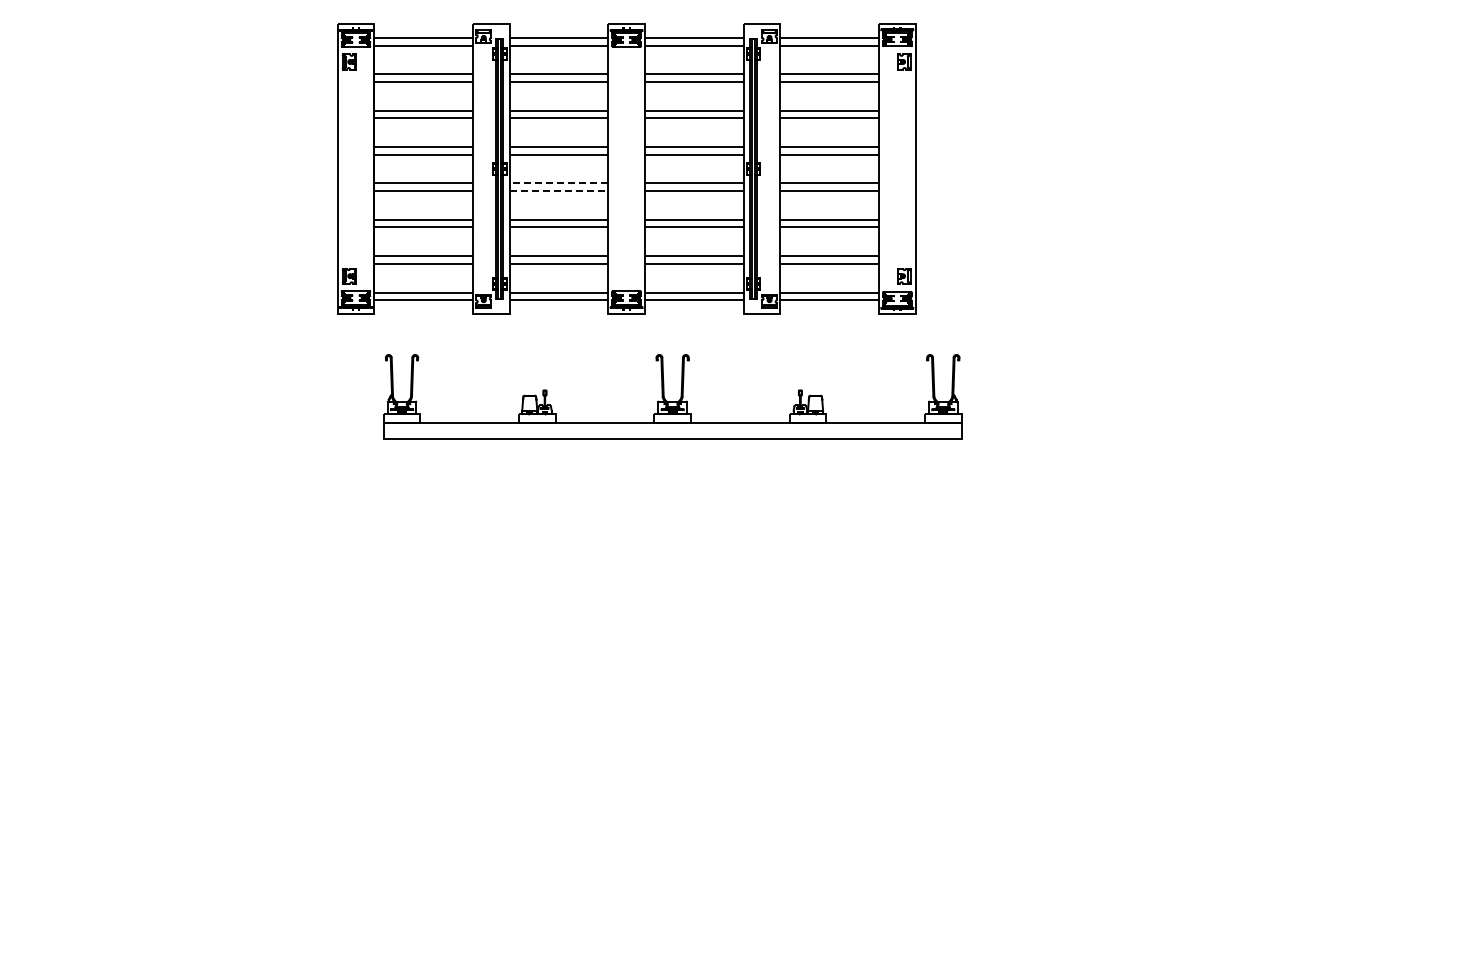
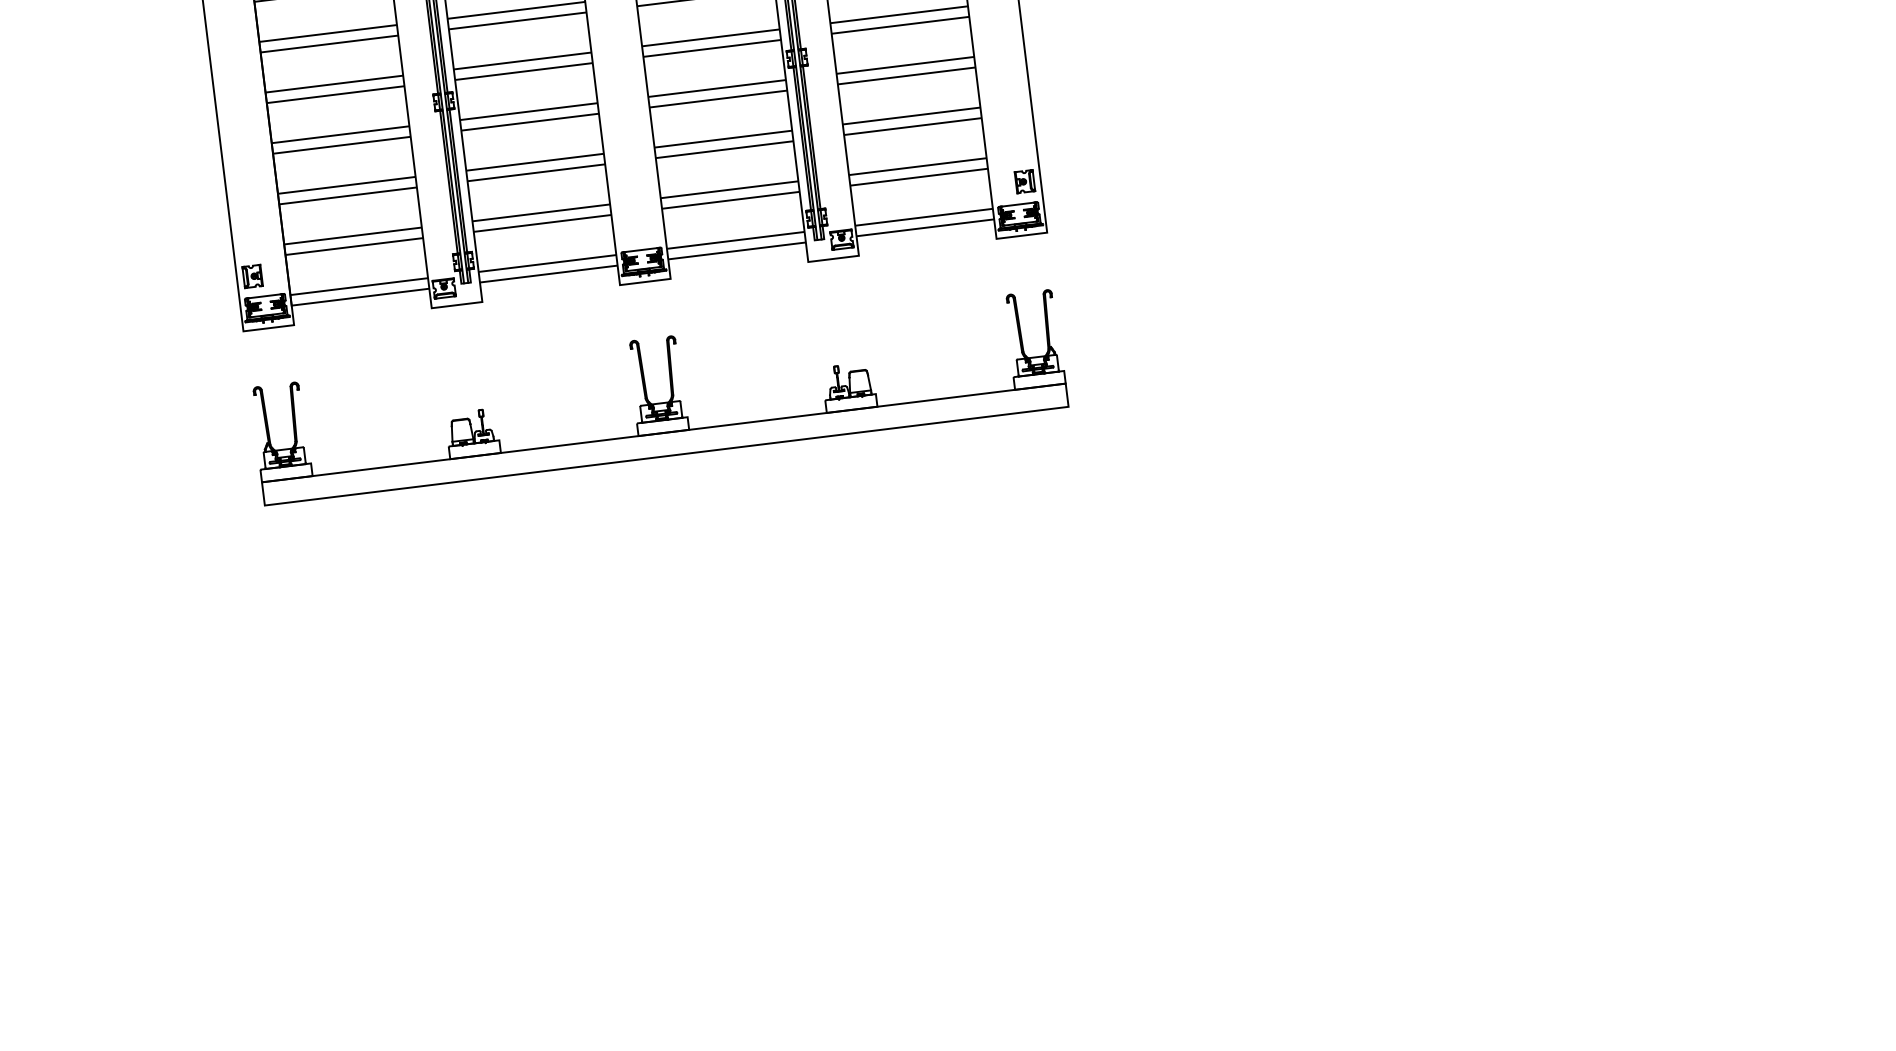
line: (558, 183) -> (528, 111), dashed -> solid
line: (559, 191) -> (530, 122), dashed -> solid
part: (672, 396) -> (659, 396), moved

